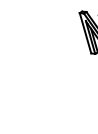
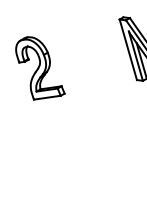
part: (26, 45) -> (39, 68), added

